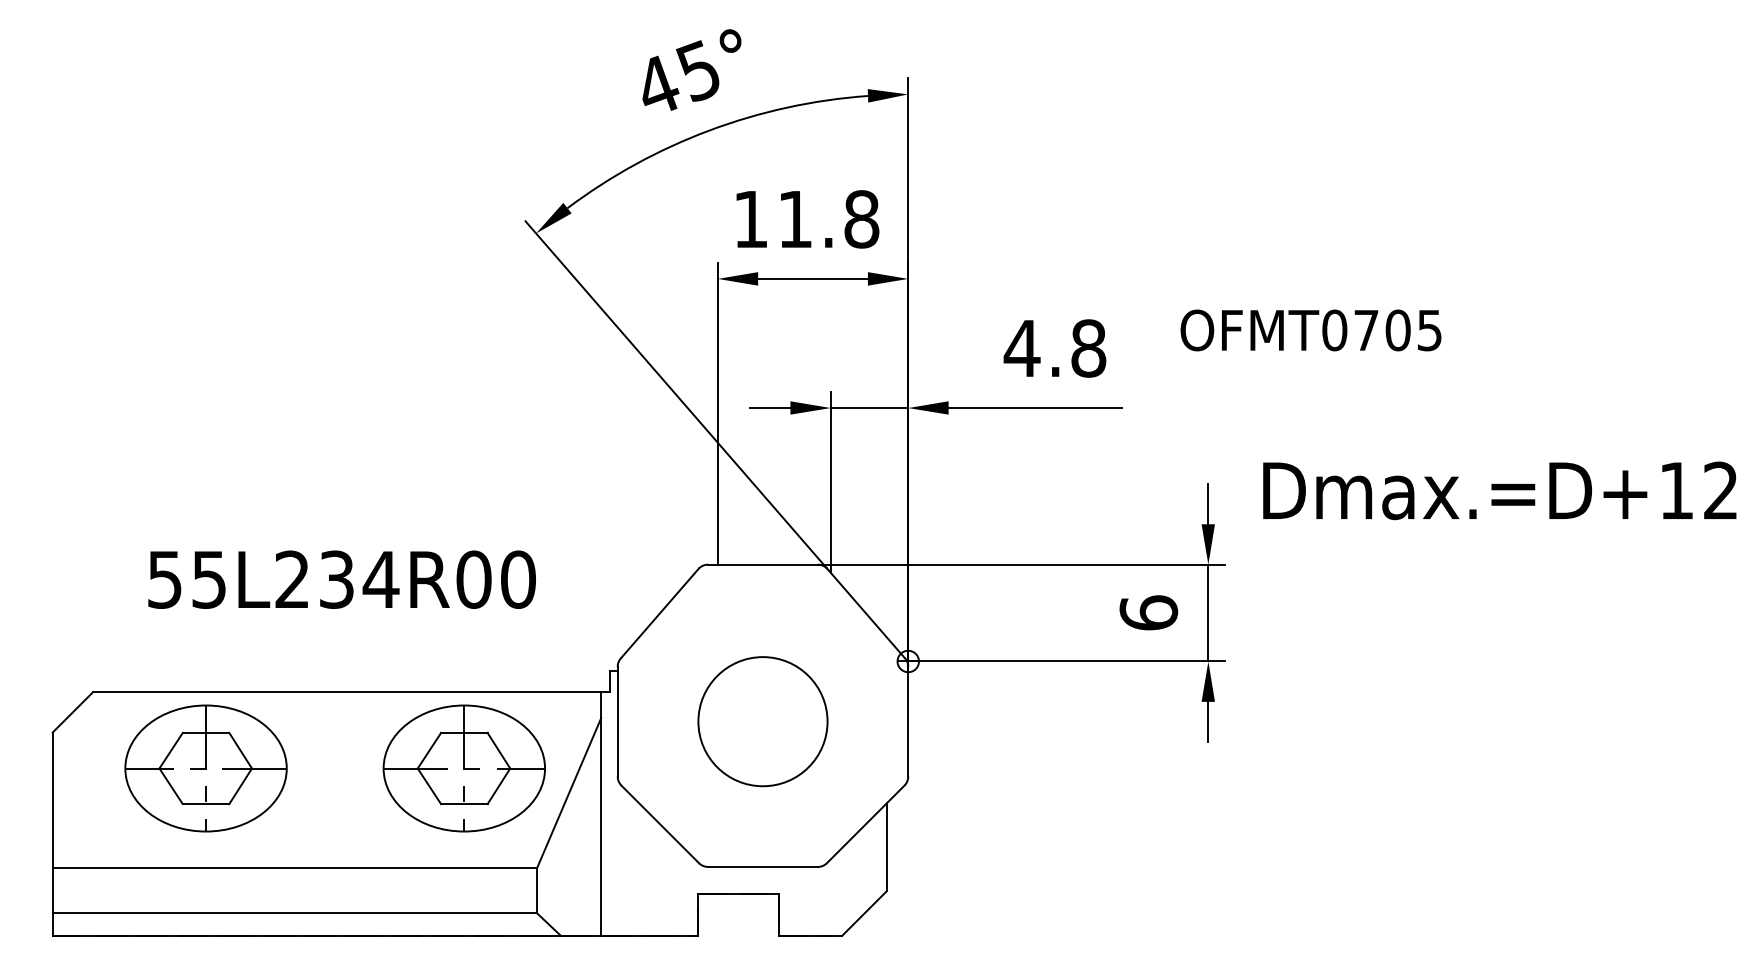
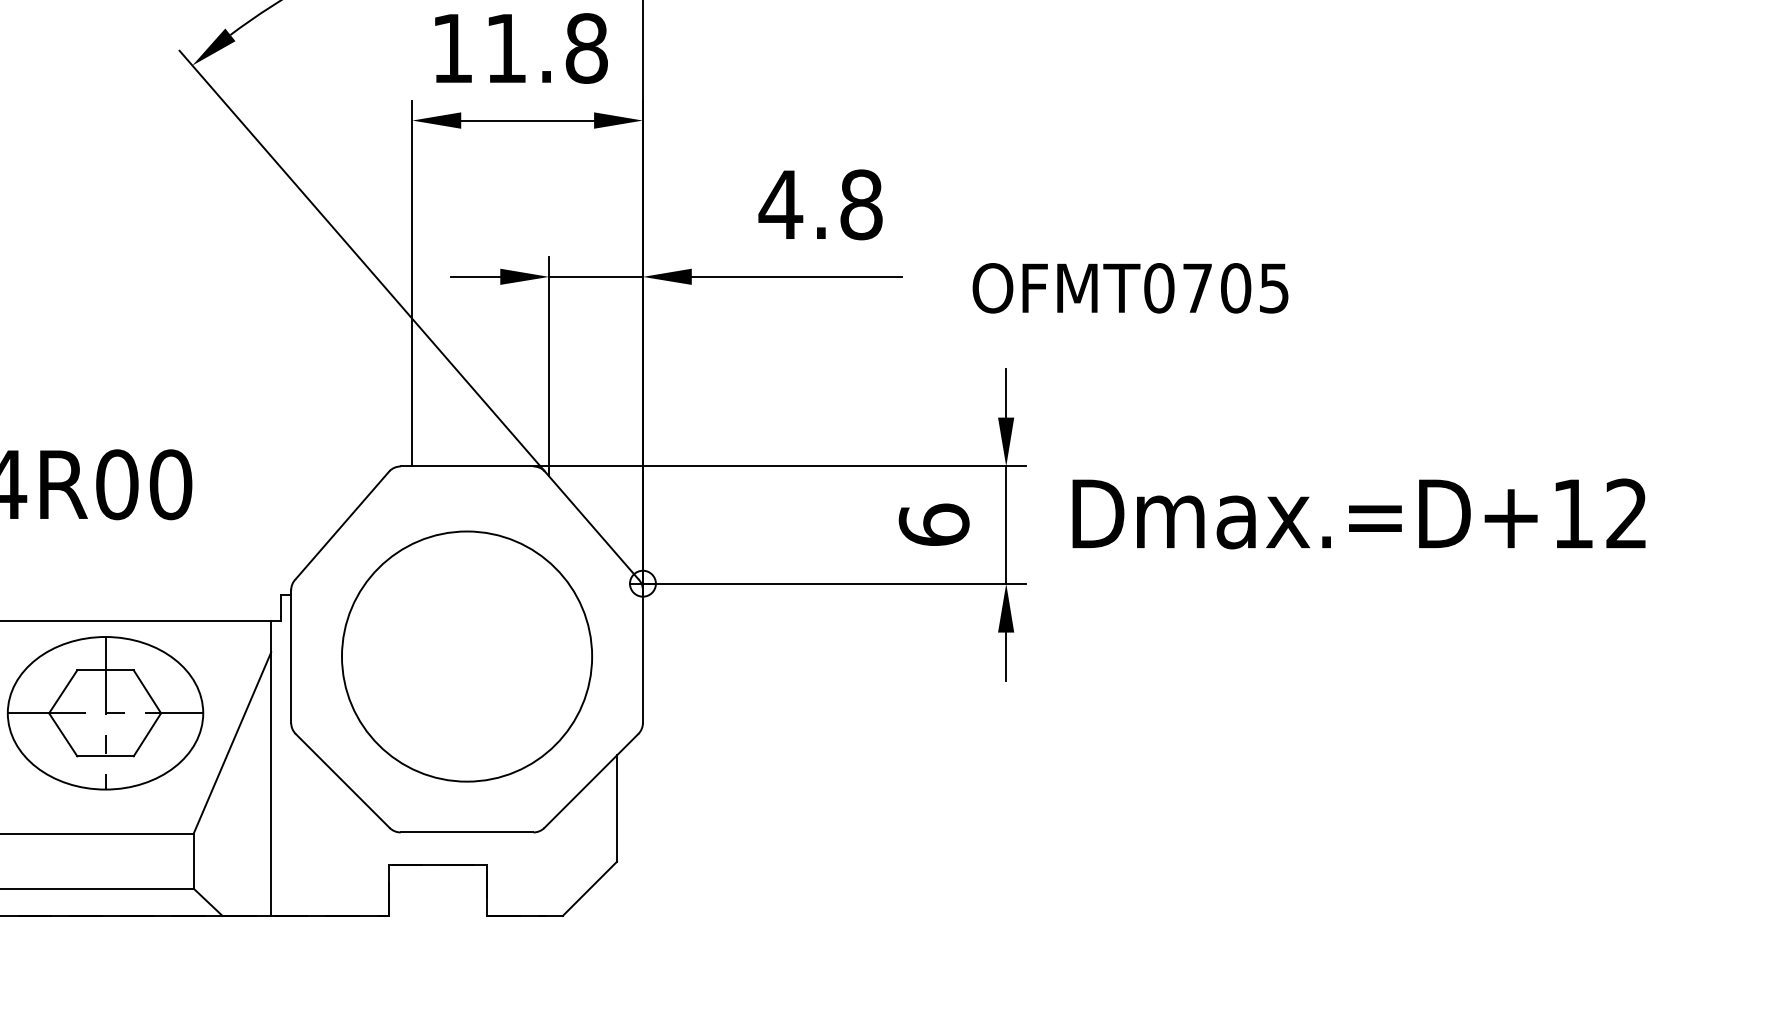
text: (1310, 330) -> (1129, 288), moved
text: (1499, 490) -> (1358, 513), moved
circle: (762, 721) -> (466, 656), size x1.6

